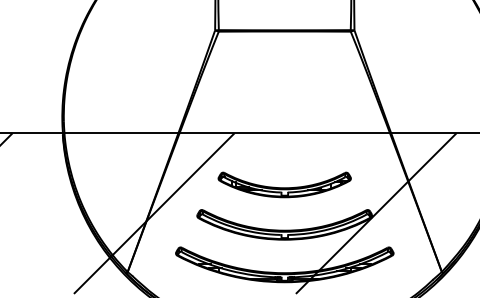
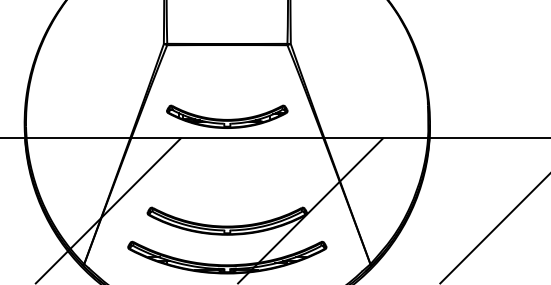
part: (284, 184) -> (227, 116), moved

